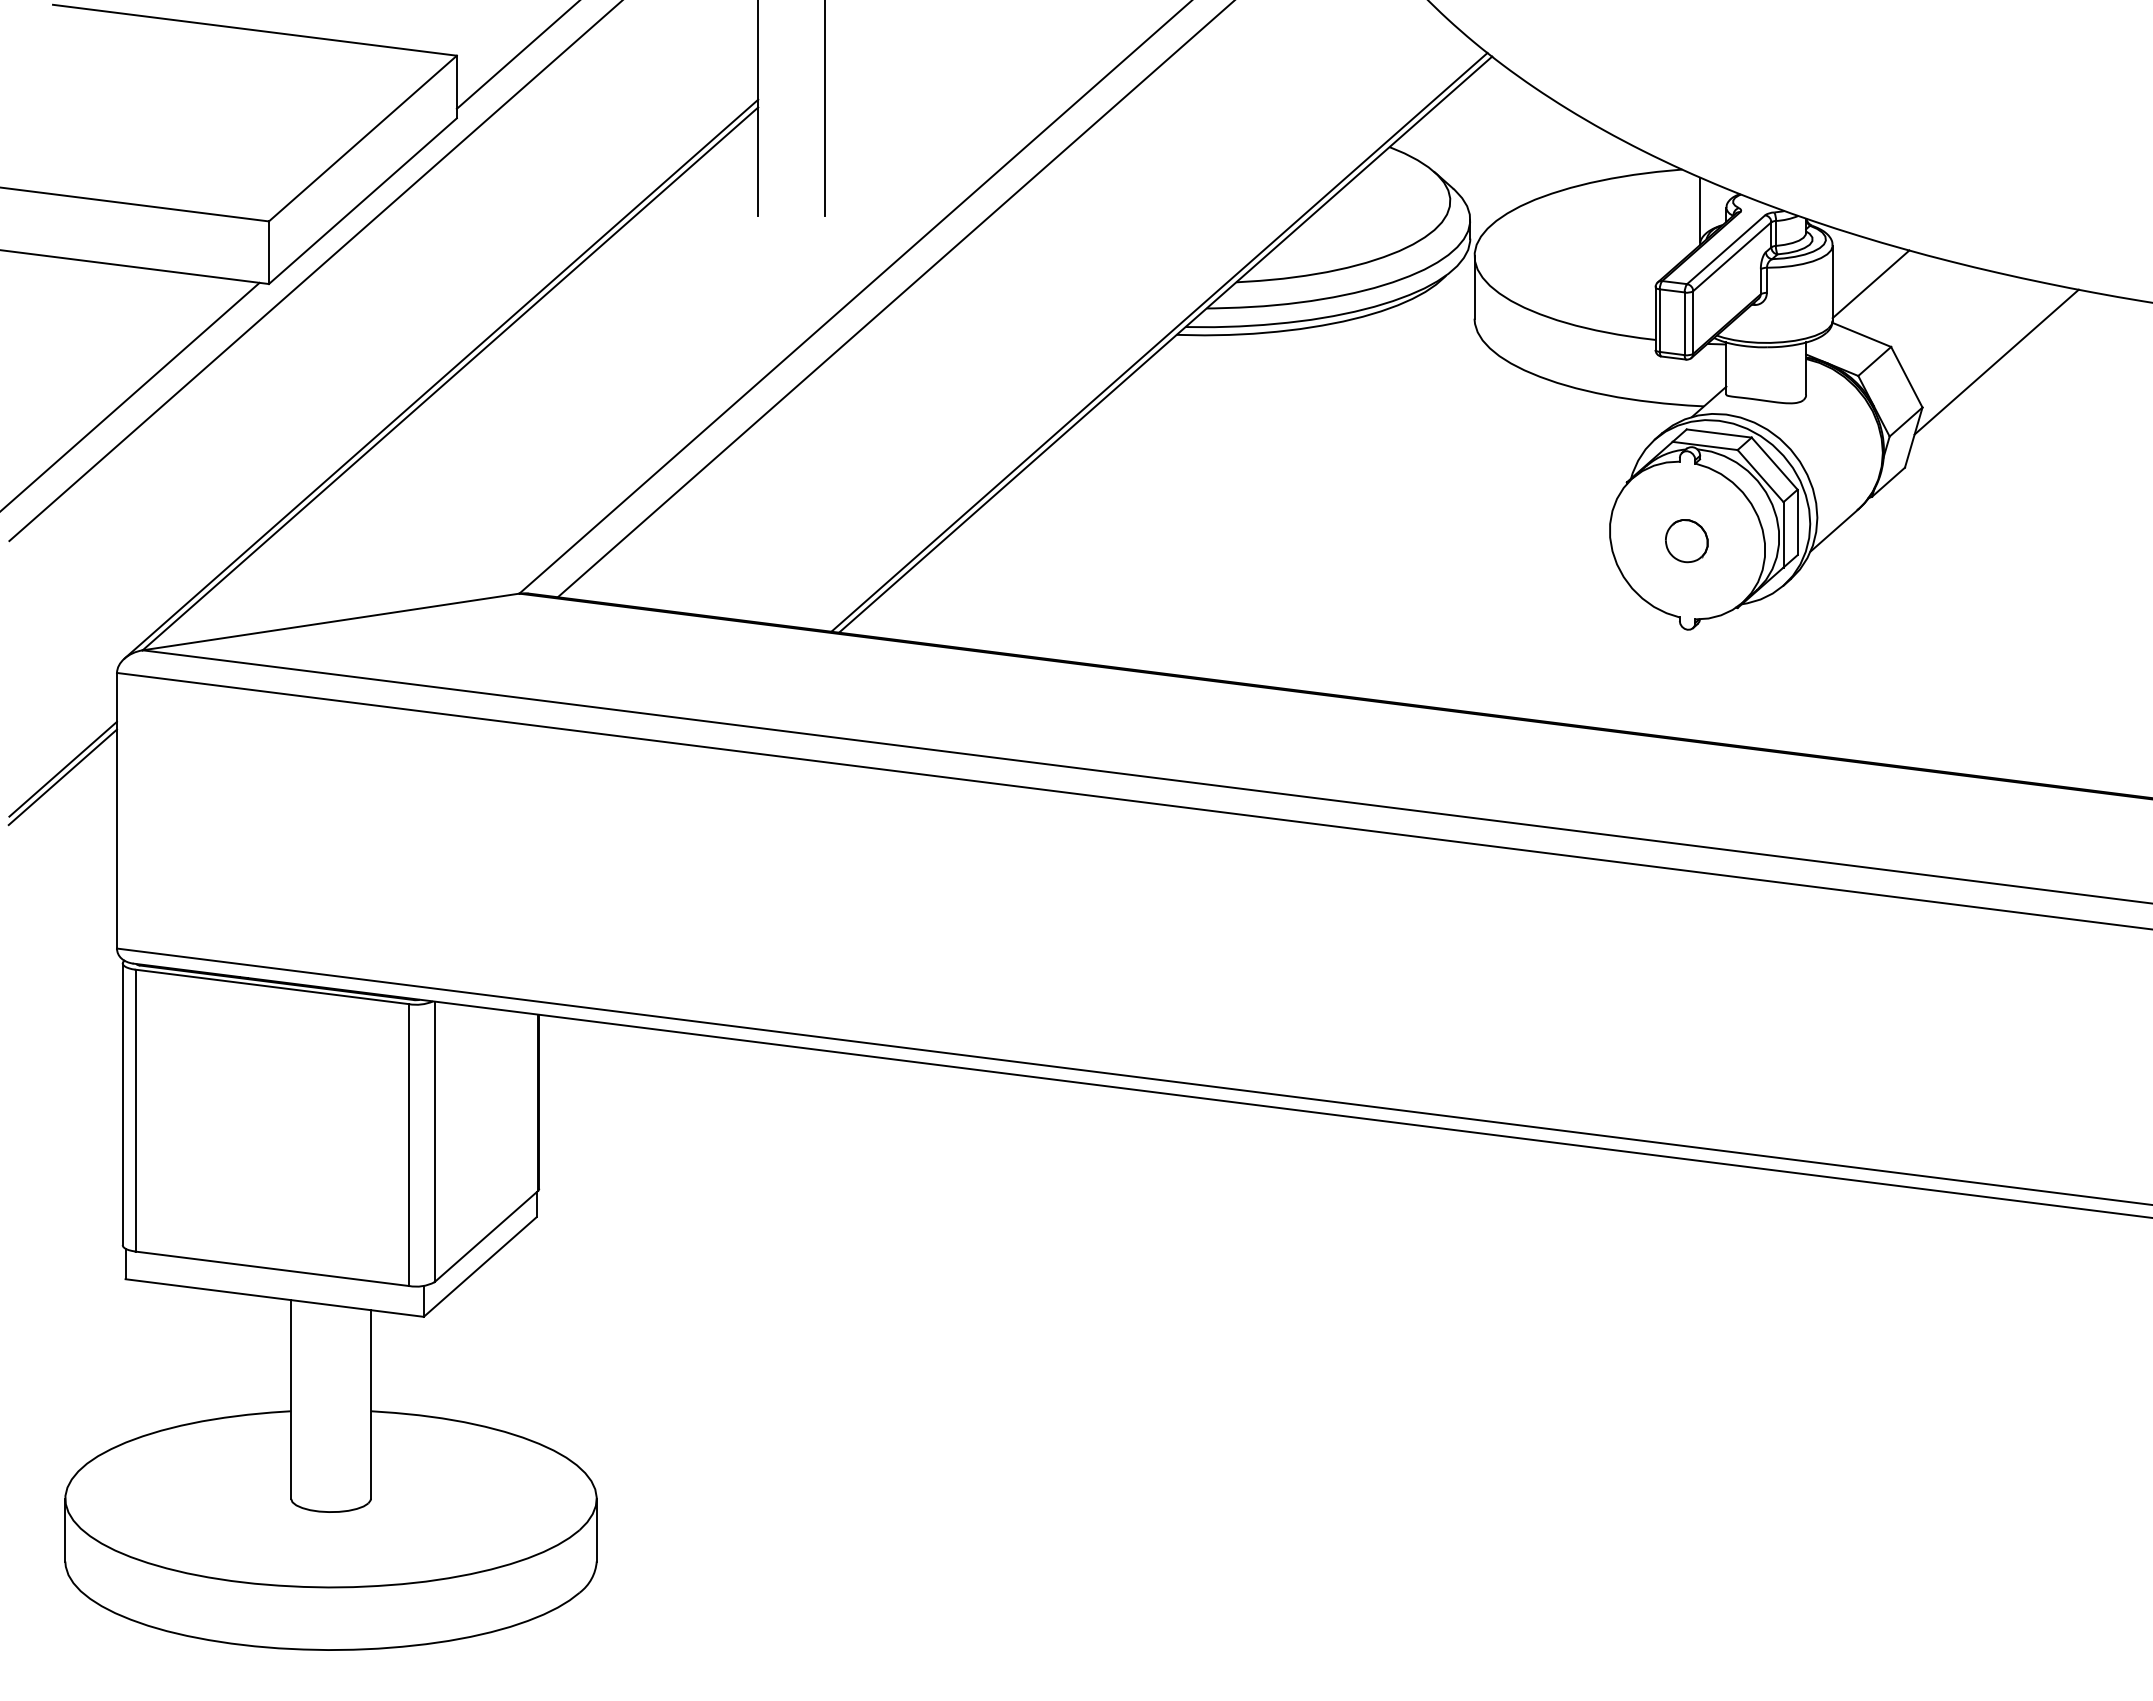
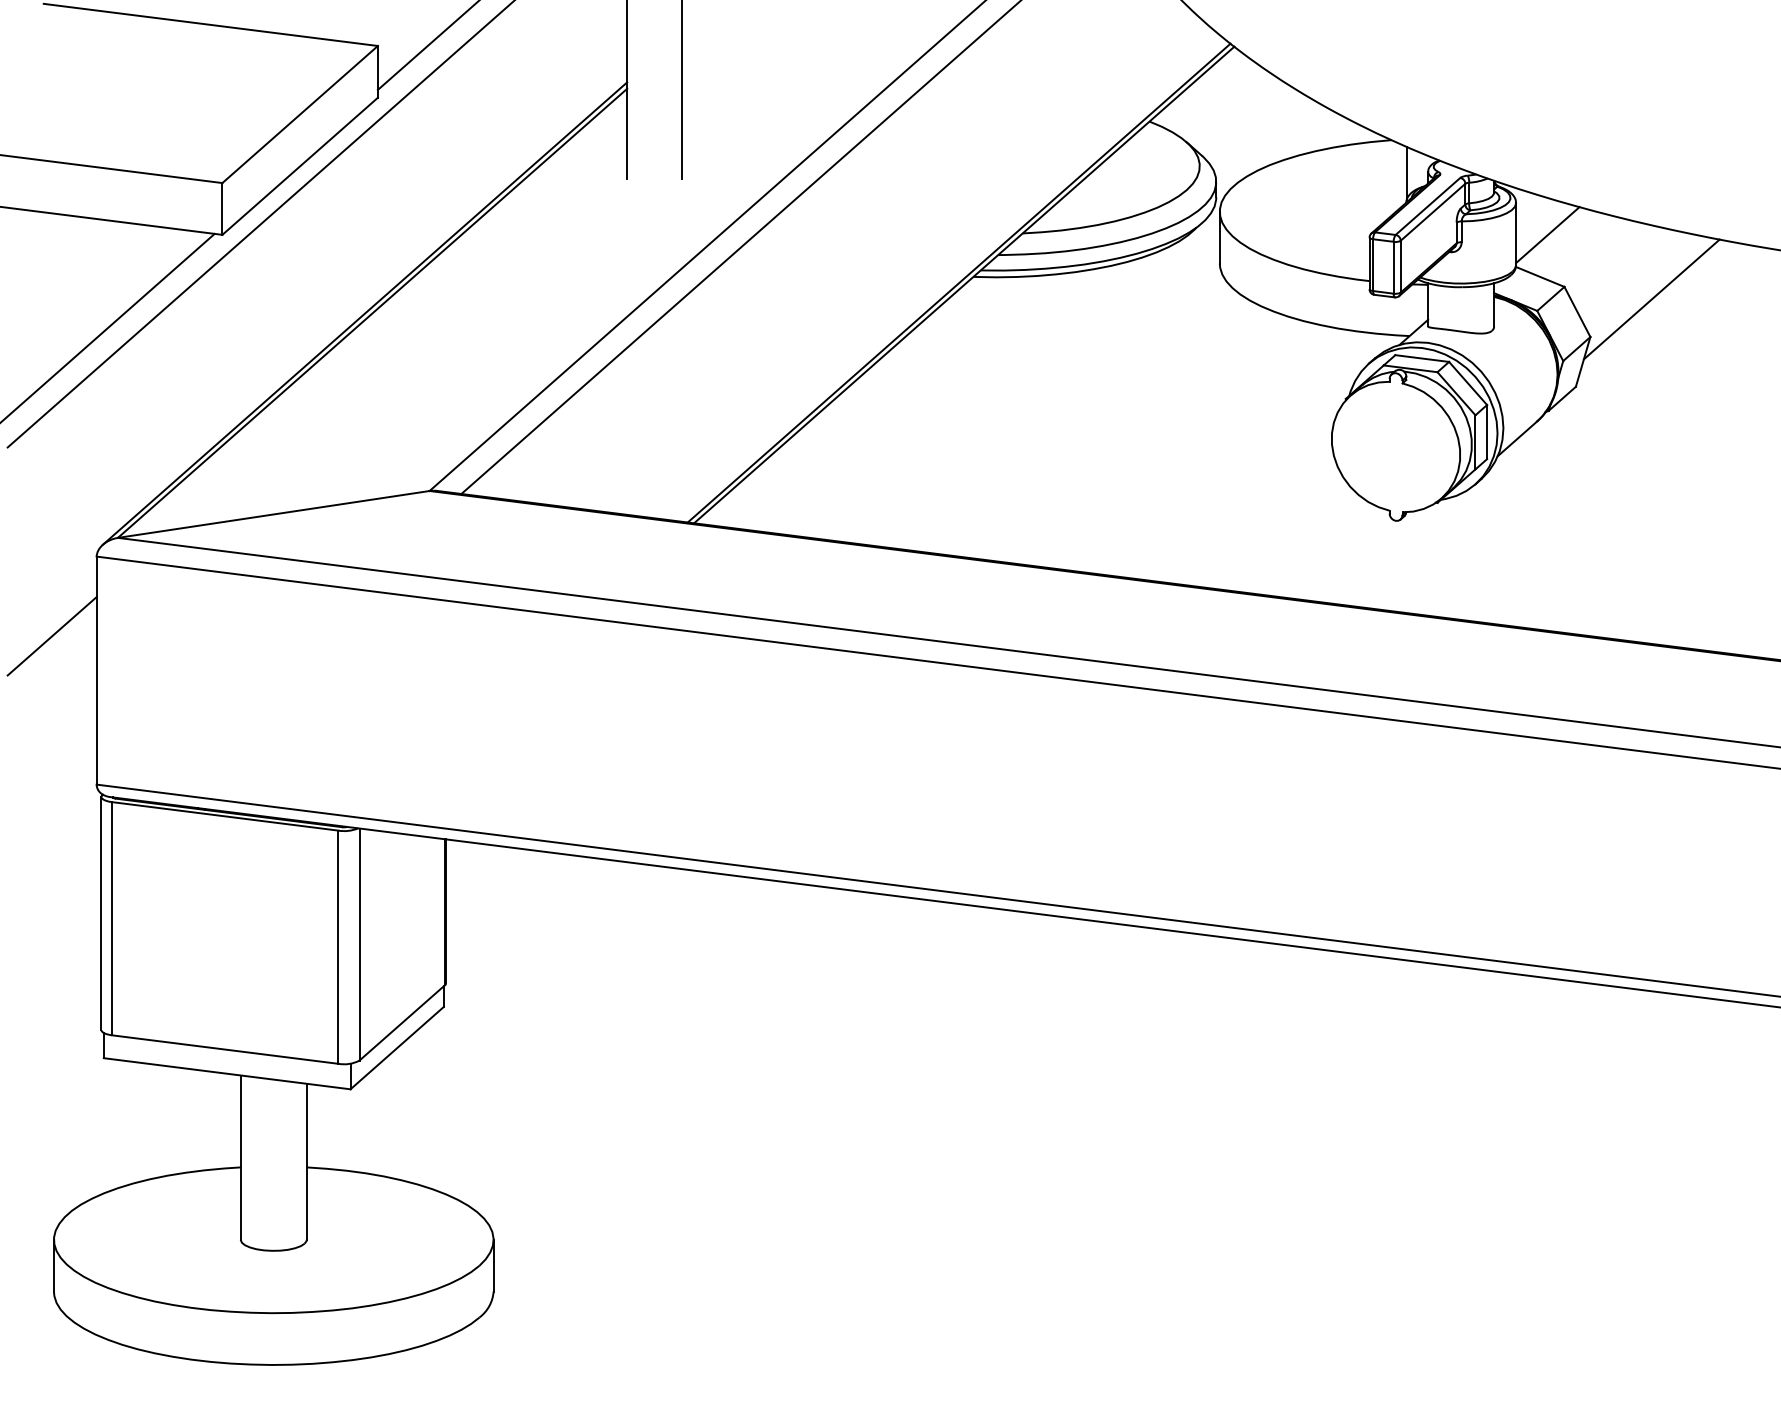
part: (1686, 541) -> (1395, 447), removed
line: (62, 777) -> (51, 643), removed

